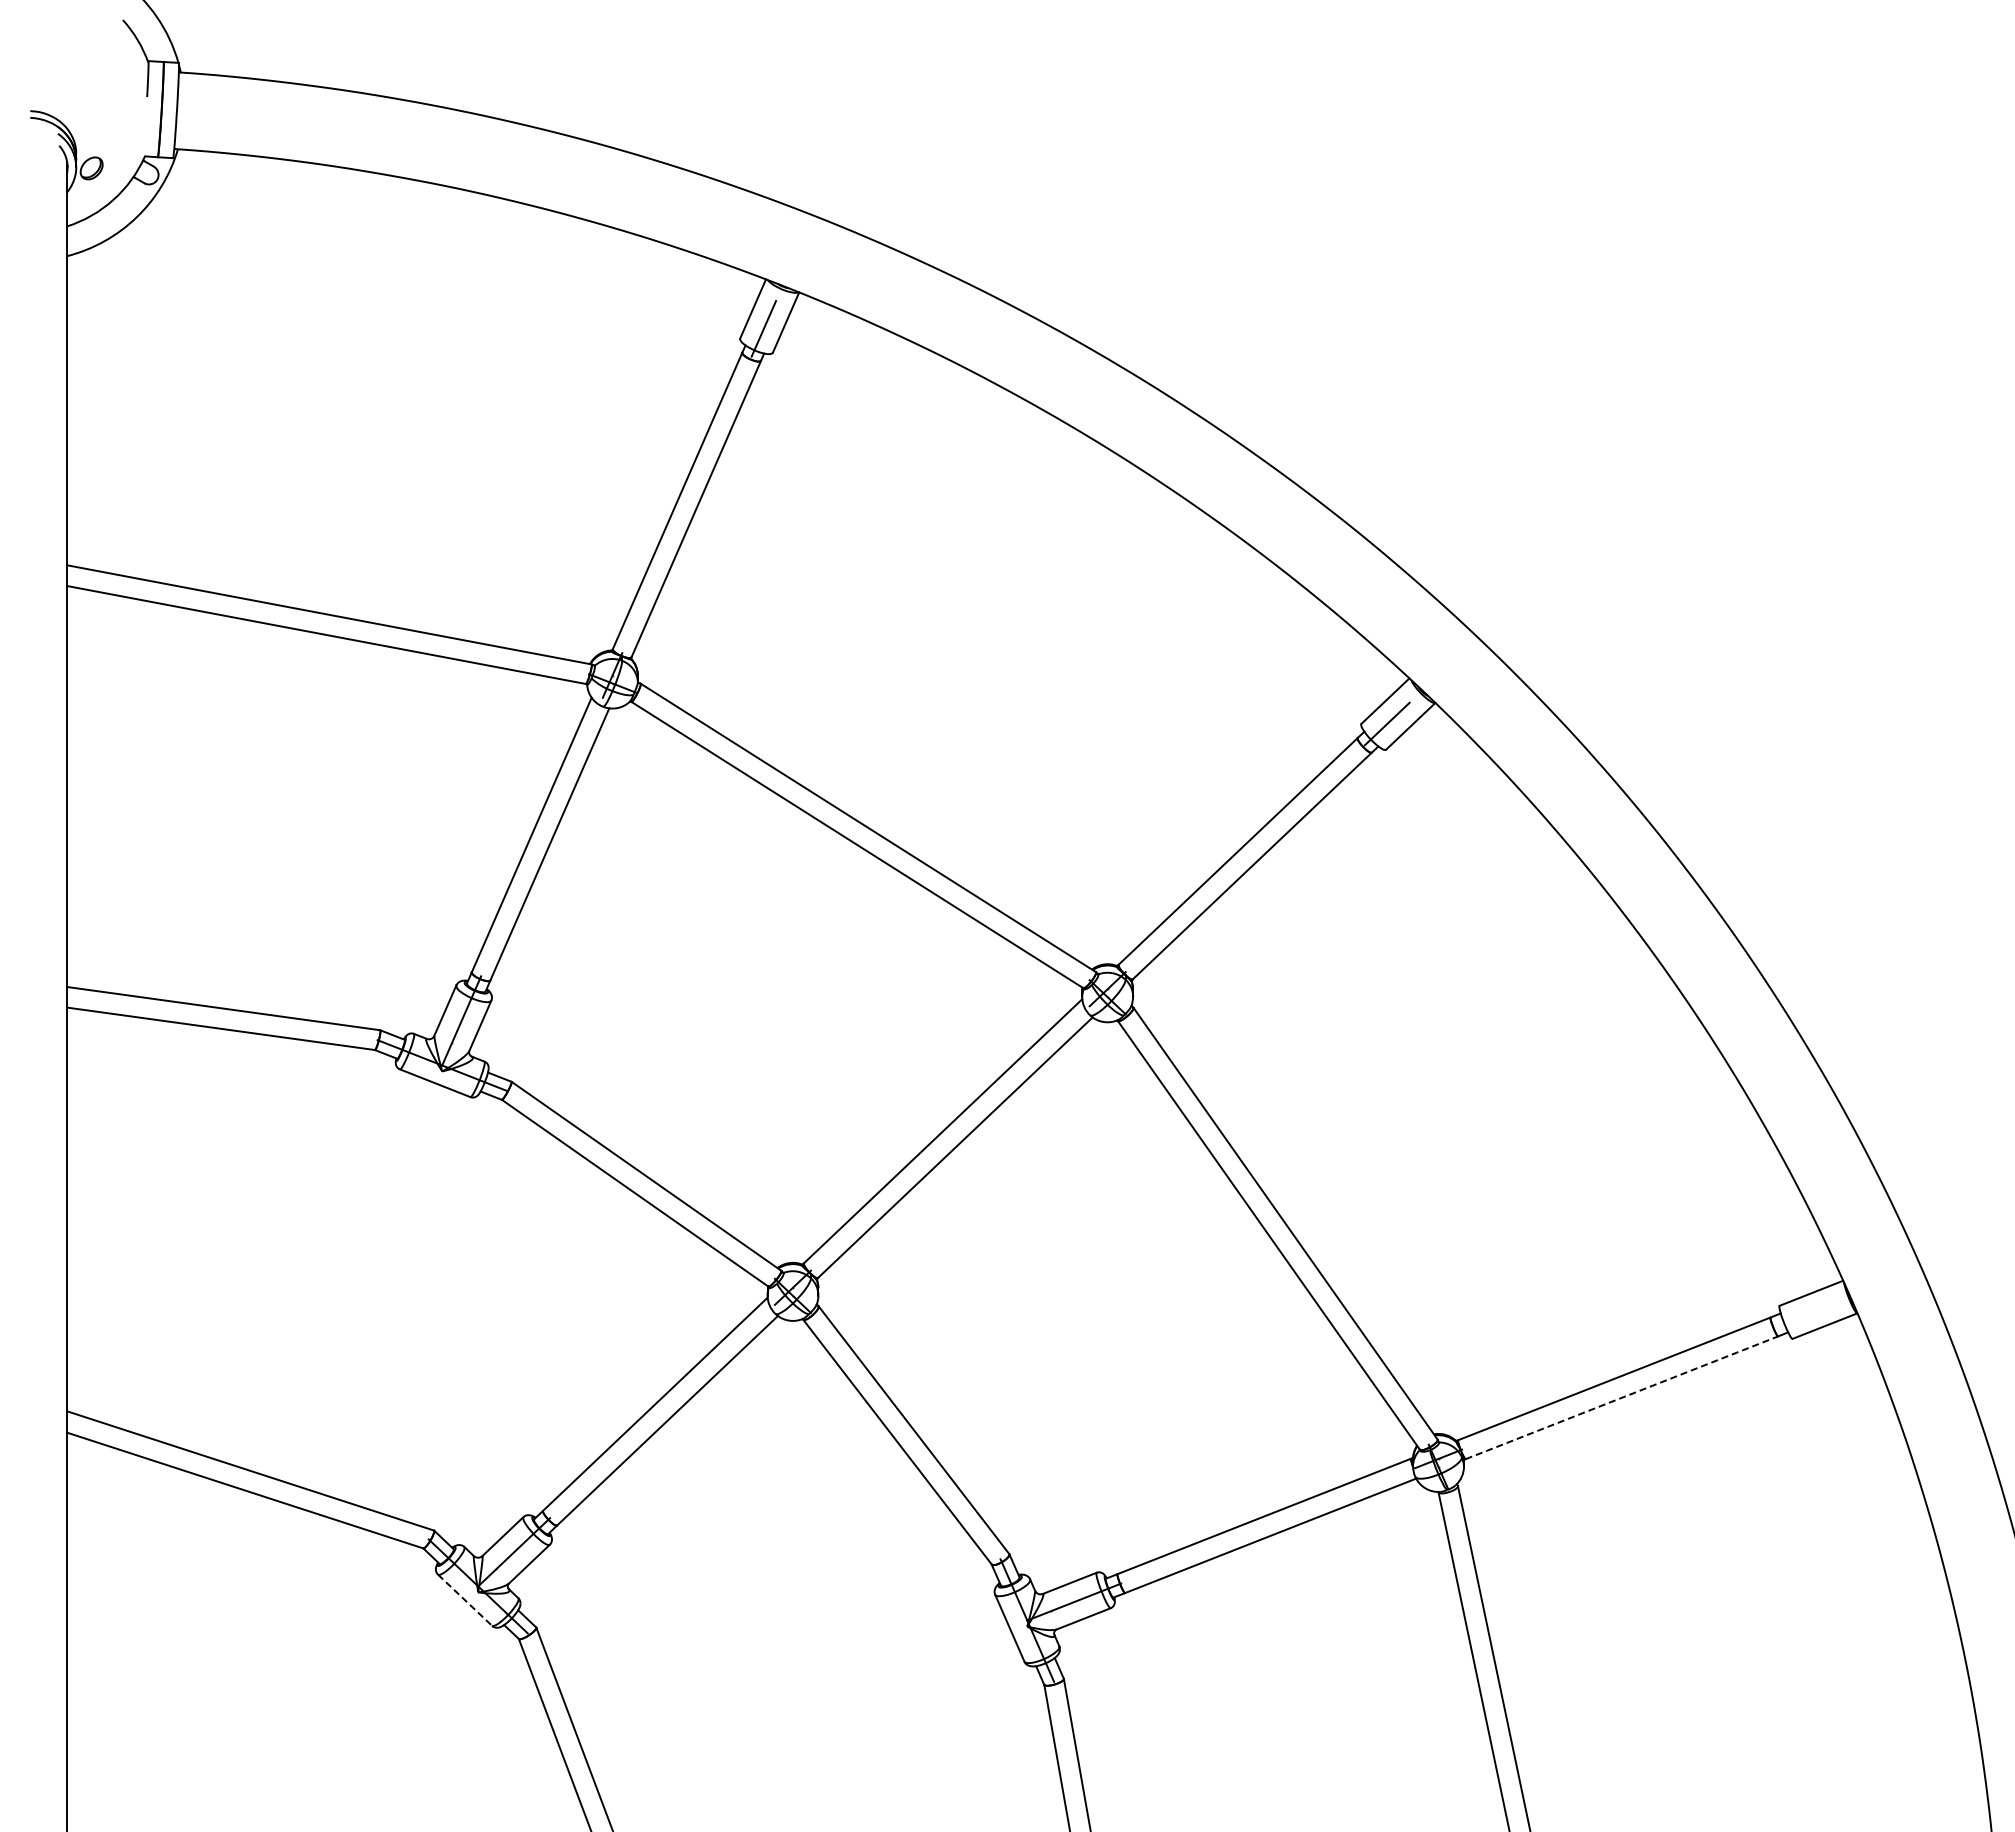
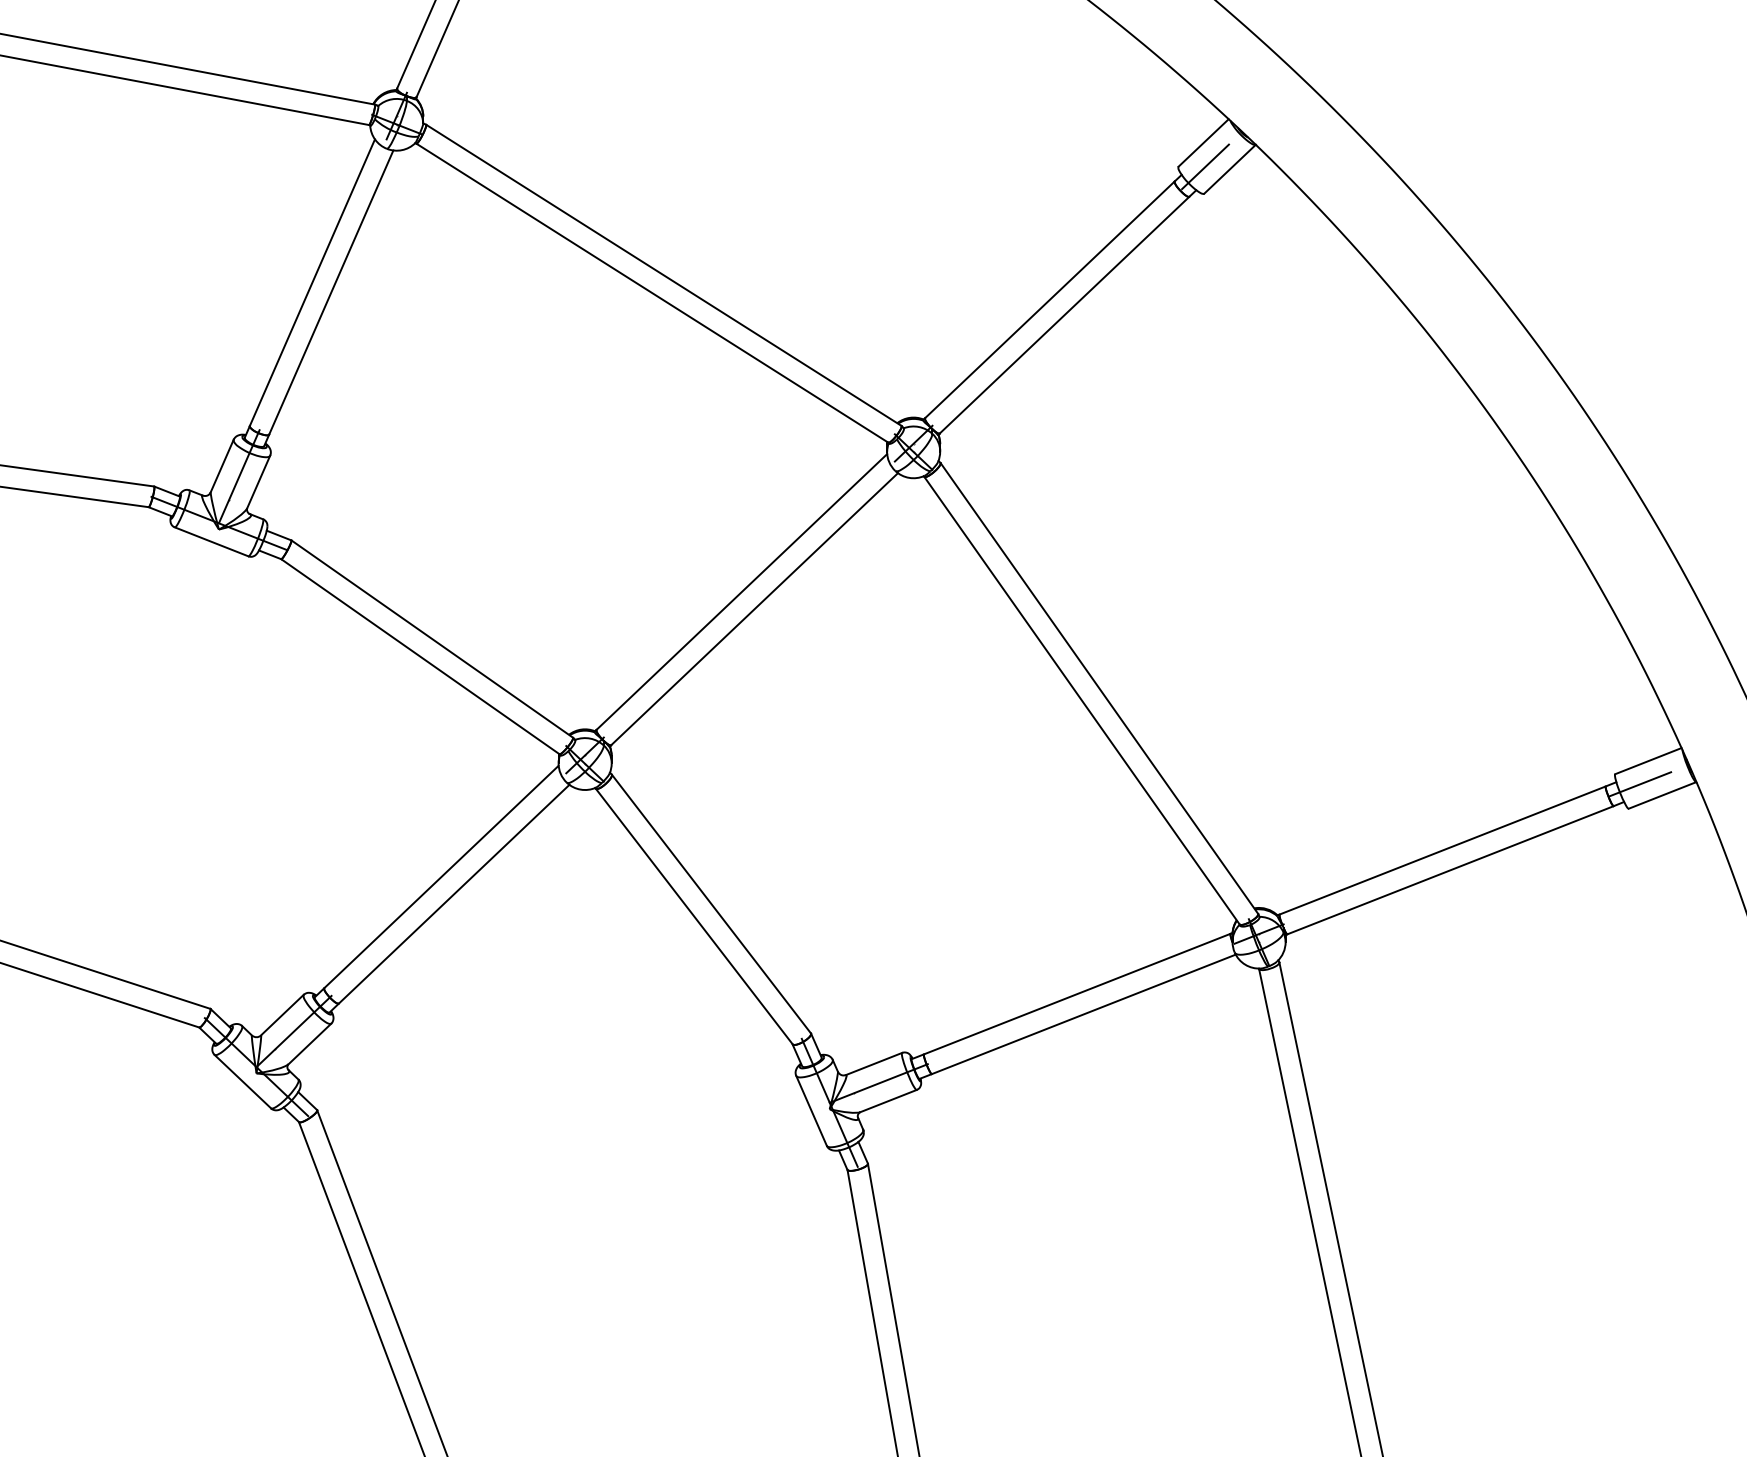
line: (1803, 1314) -> (1640, 783), added
line: (1621, 1397) -> (1450, 869), dashed -> solid
line: (465, 1600) -> (243, 1081), dashed -> solid

